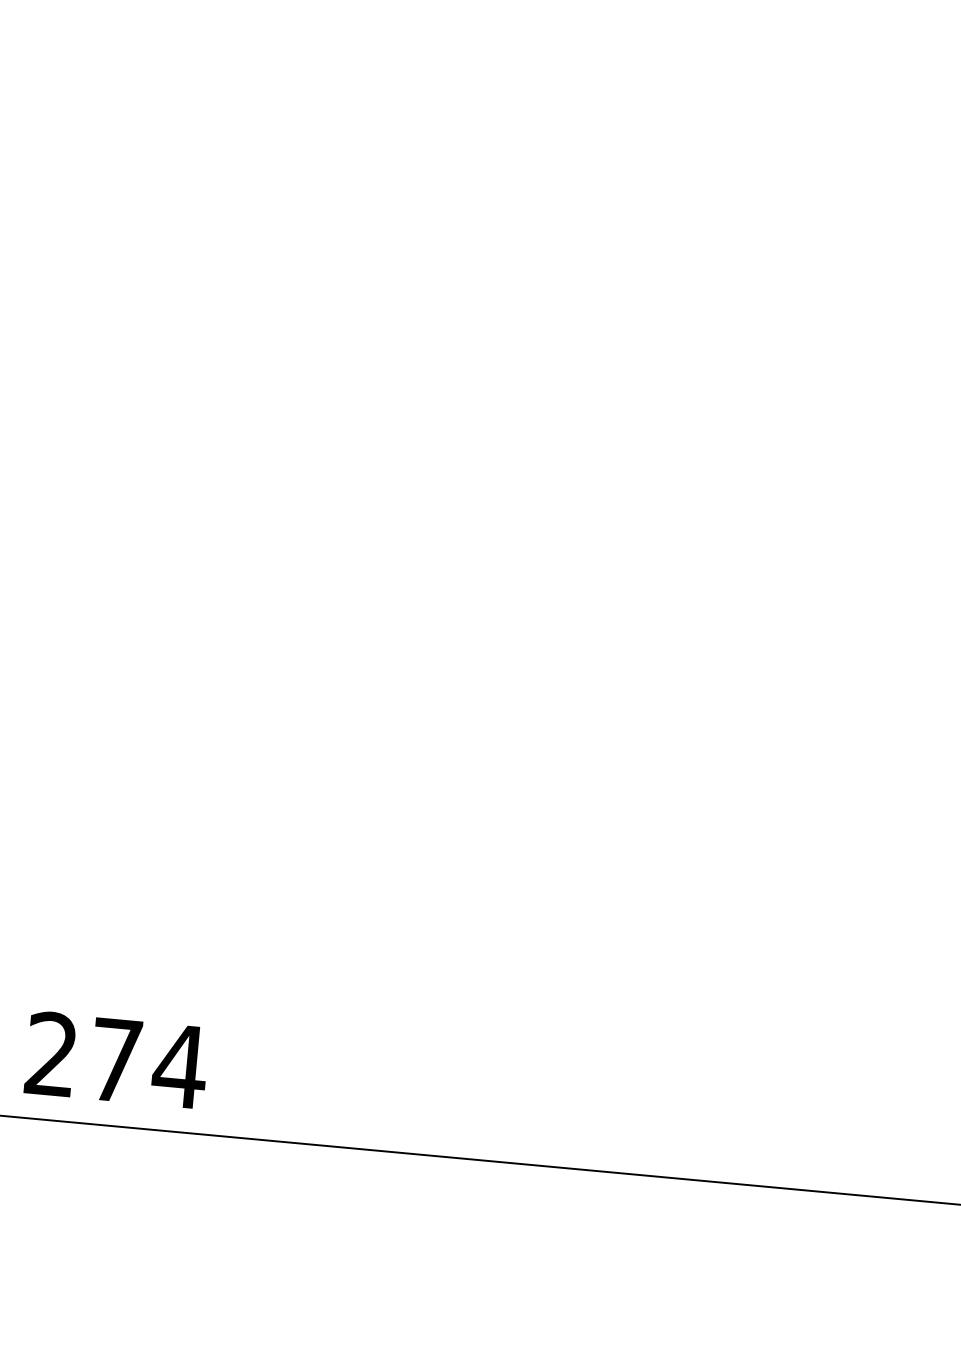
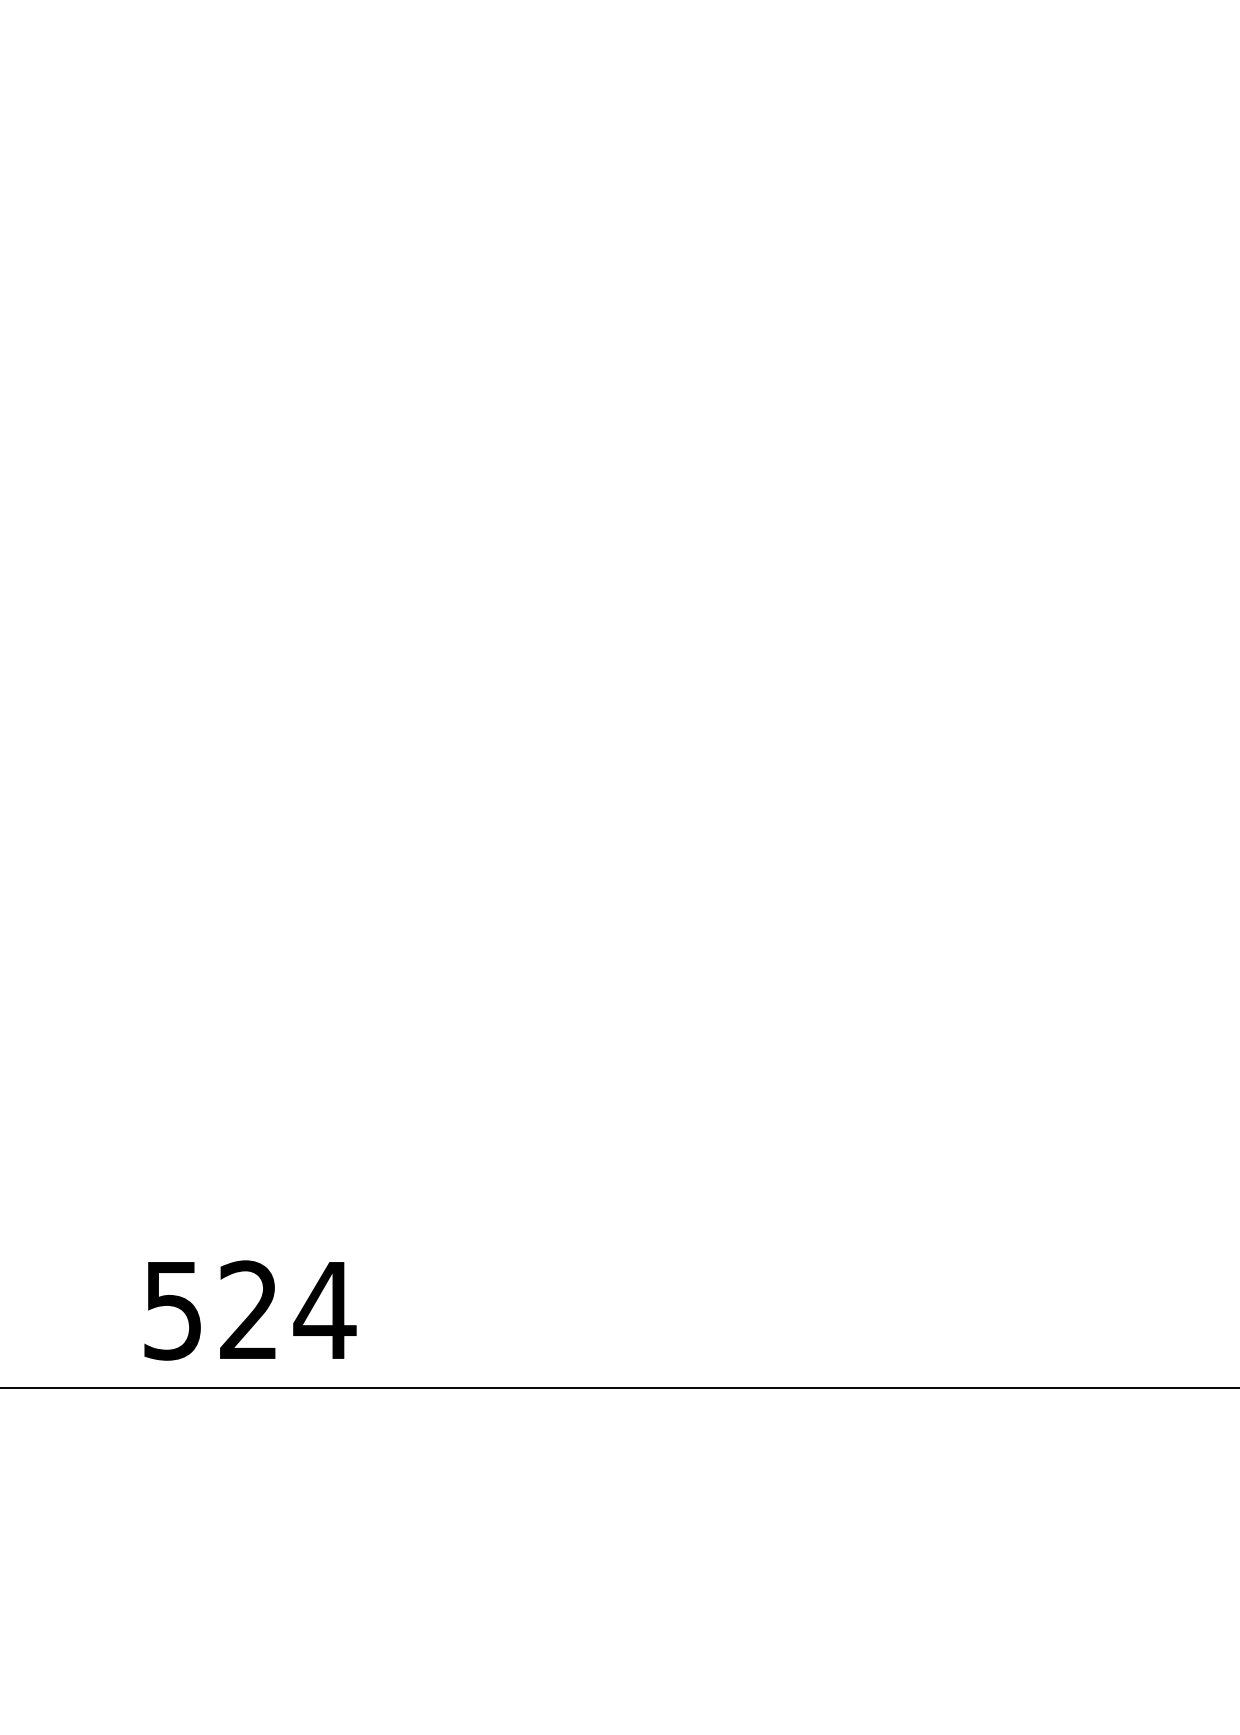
text: (83, 1057) -> (210, 1310), 274 -> 524

